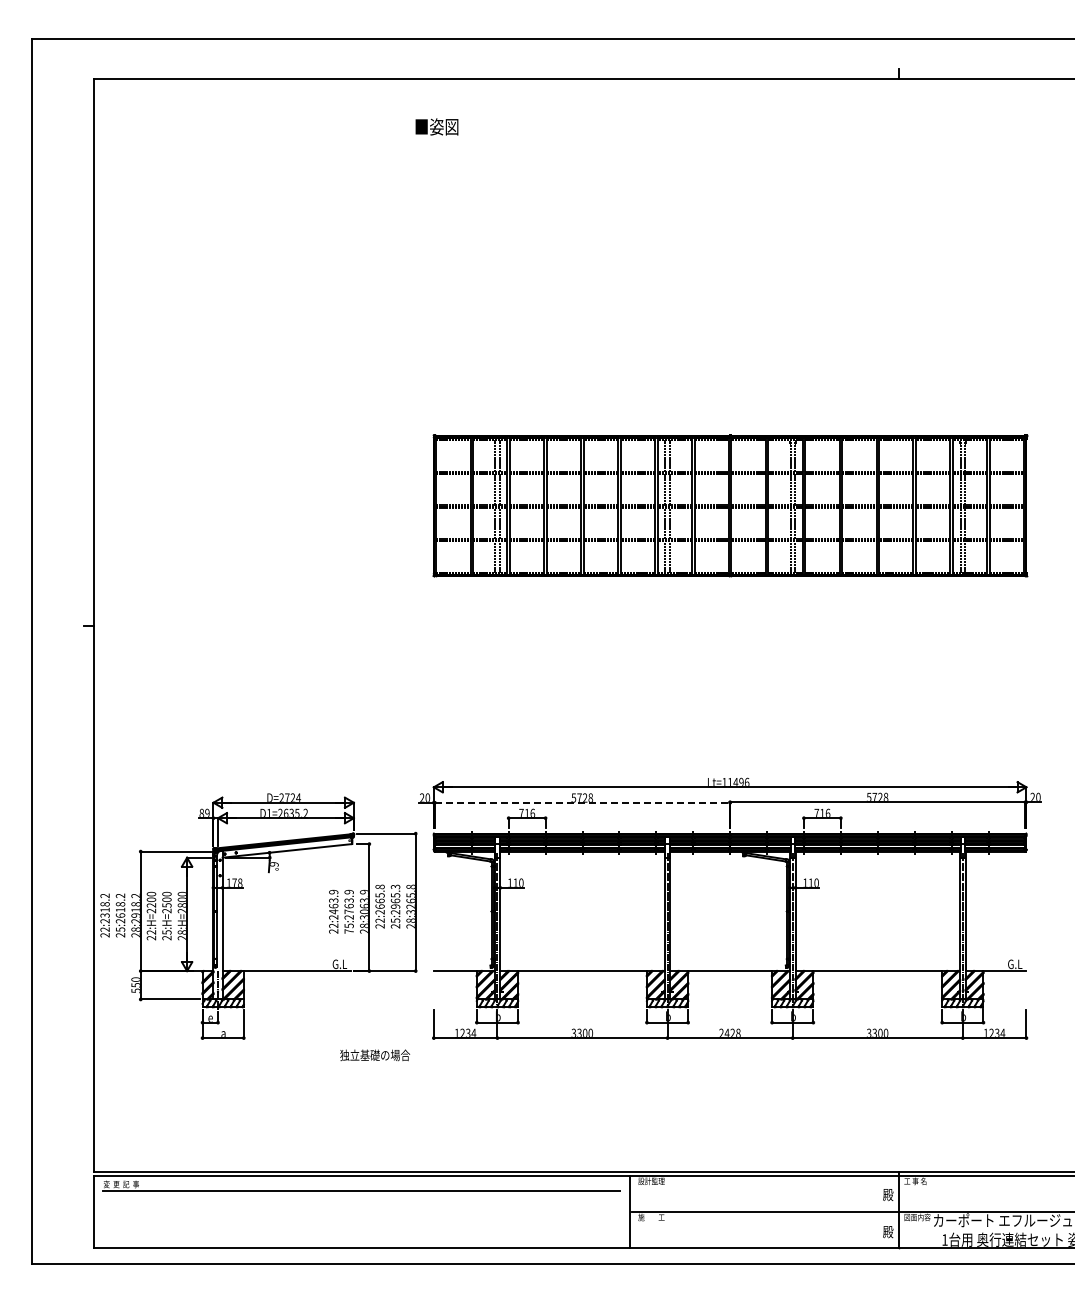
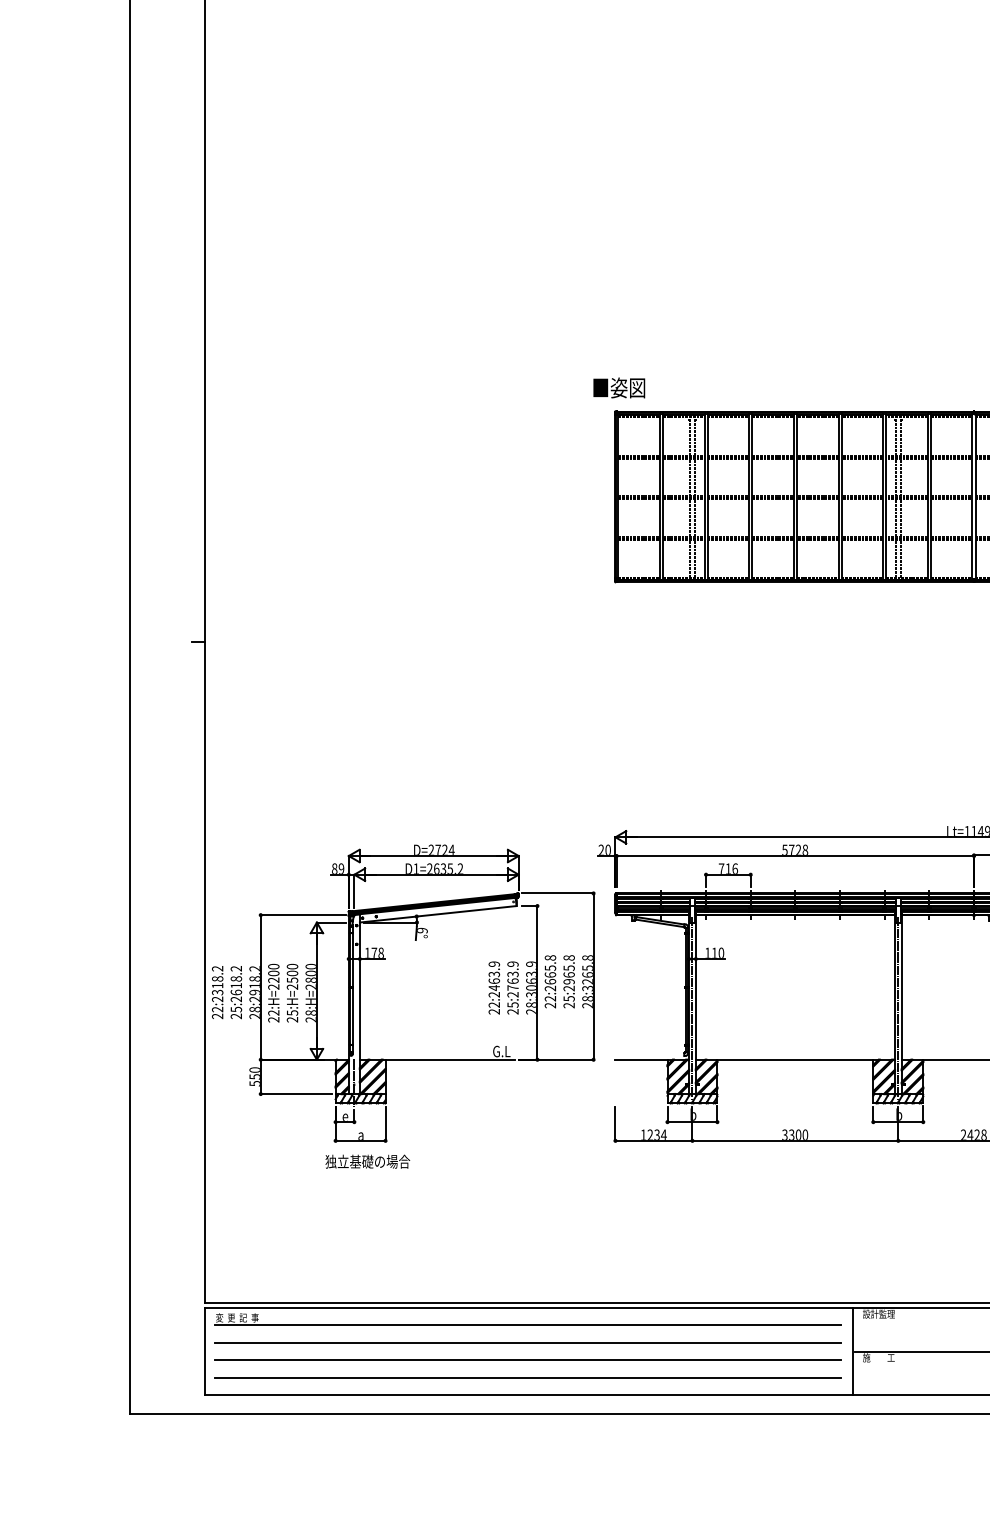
text: (436, 126) -> (618, 387), moved
line: (582, 802) -> (795, 855), dashed -> solid
text: (395, 886) -> (569, 957), 25:2965.3 -> 25:2965.8
text: (348, 931) -> (512, 1011), 75:2763.9 -> 25:2763.9
text: (375, 1055) -> (368, 1161), moved
line: (361, 1205) -> (527, 1343), added
line: (361, 1219) -> (527, 1360), added
line: (361, 1233) -> (527, 1377), added

